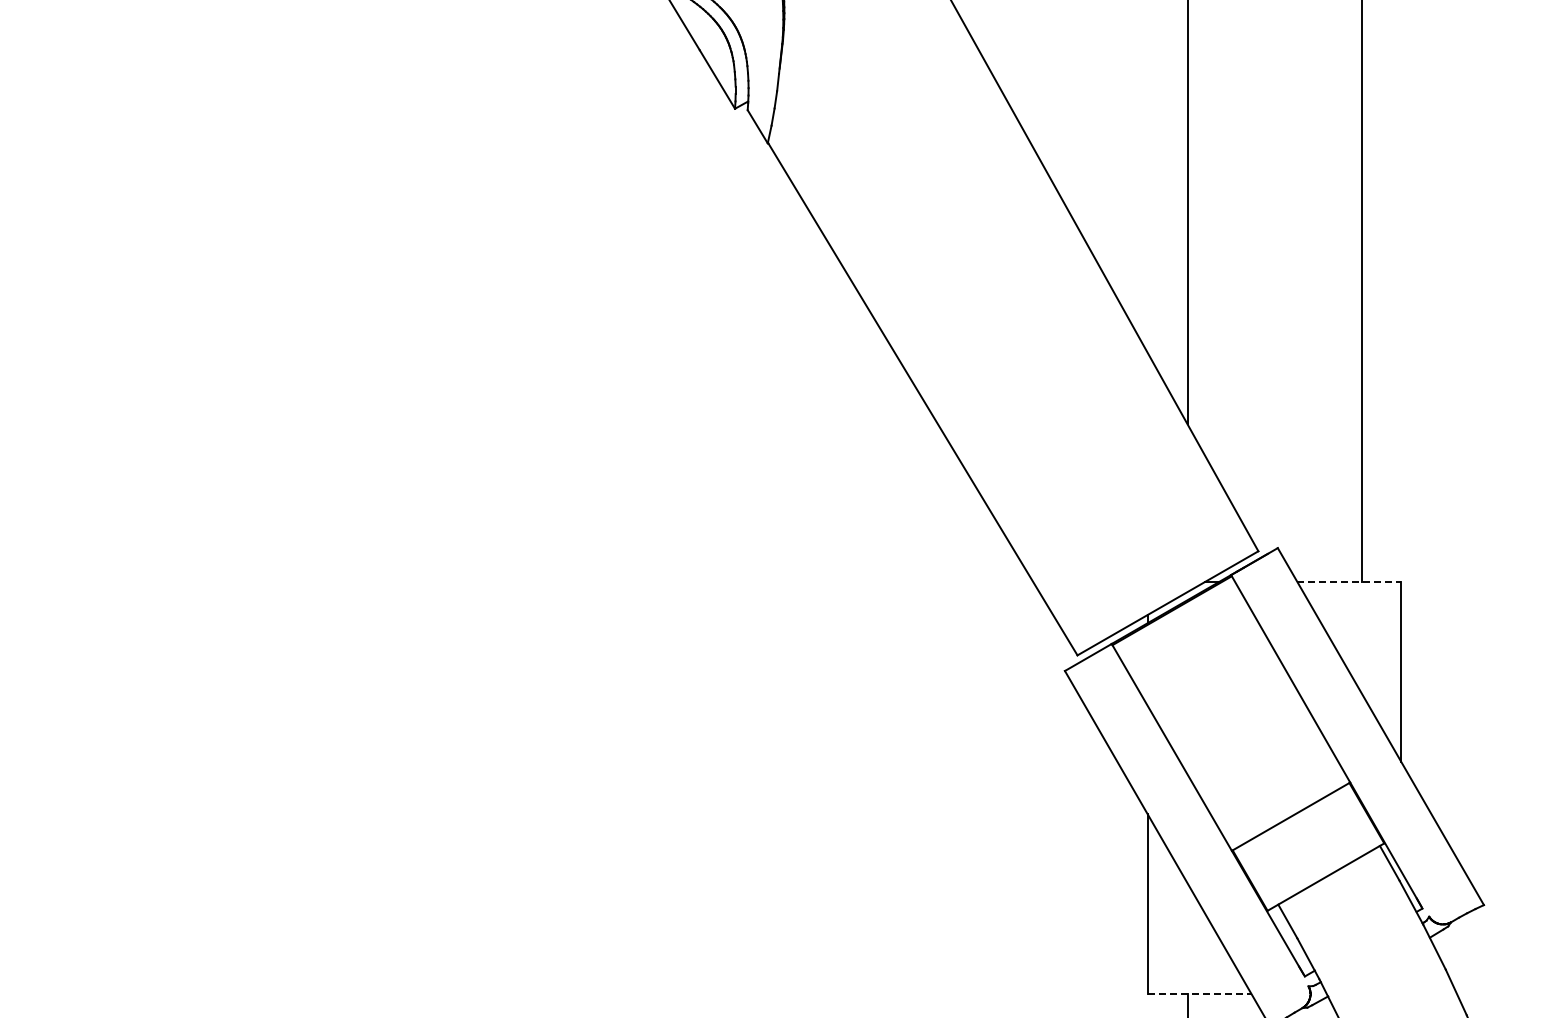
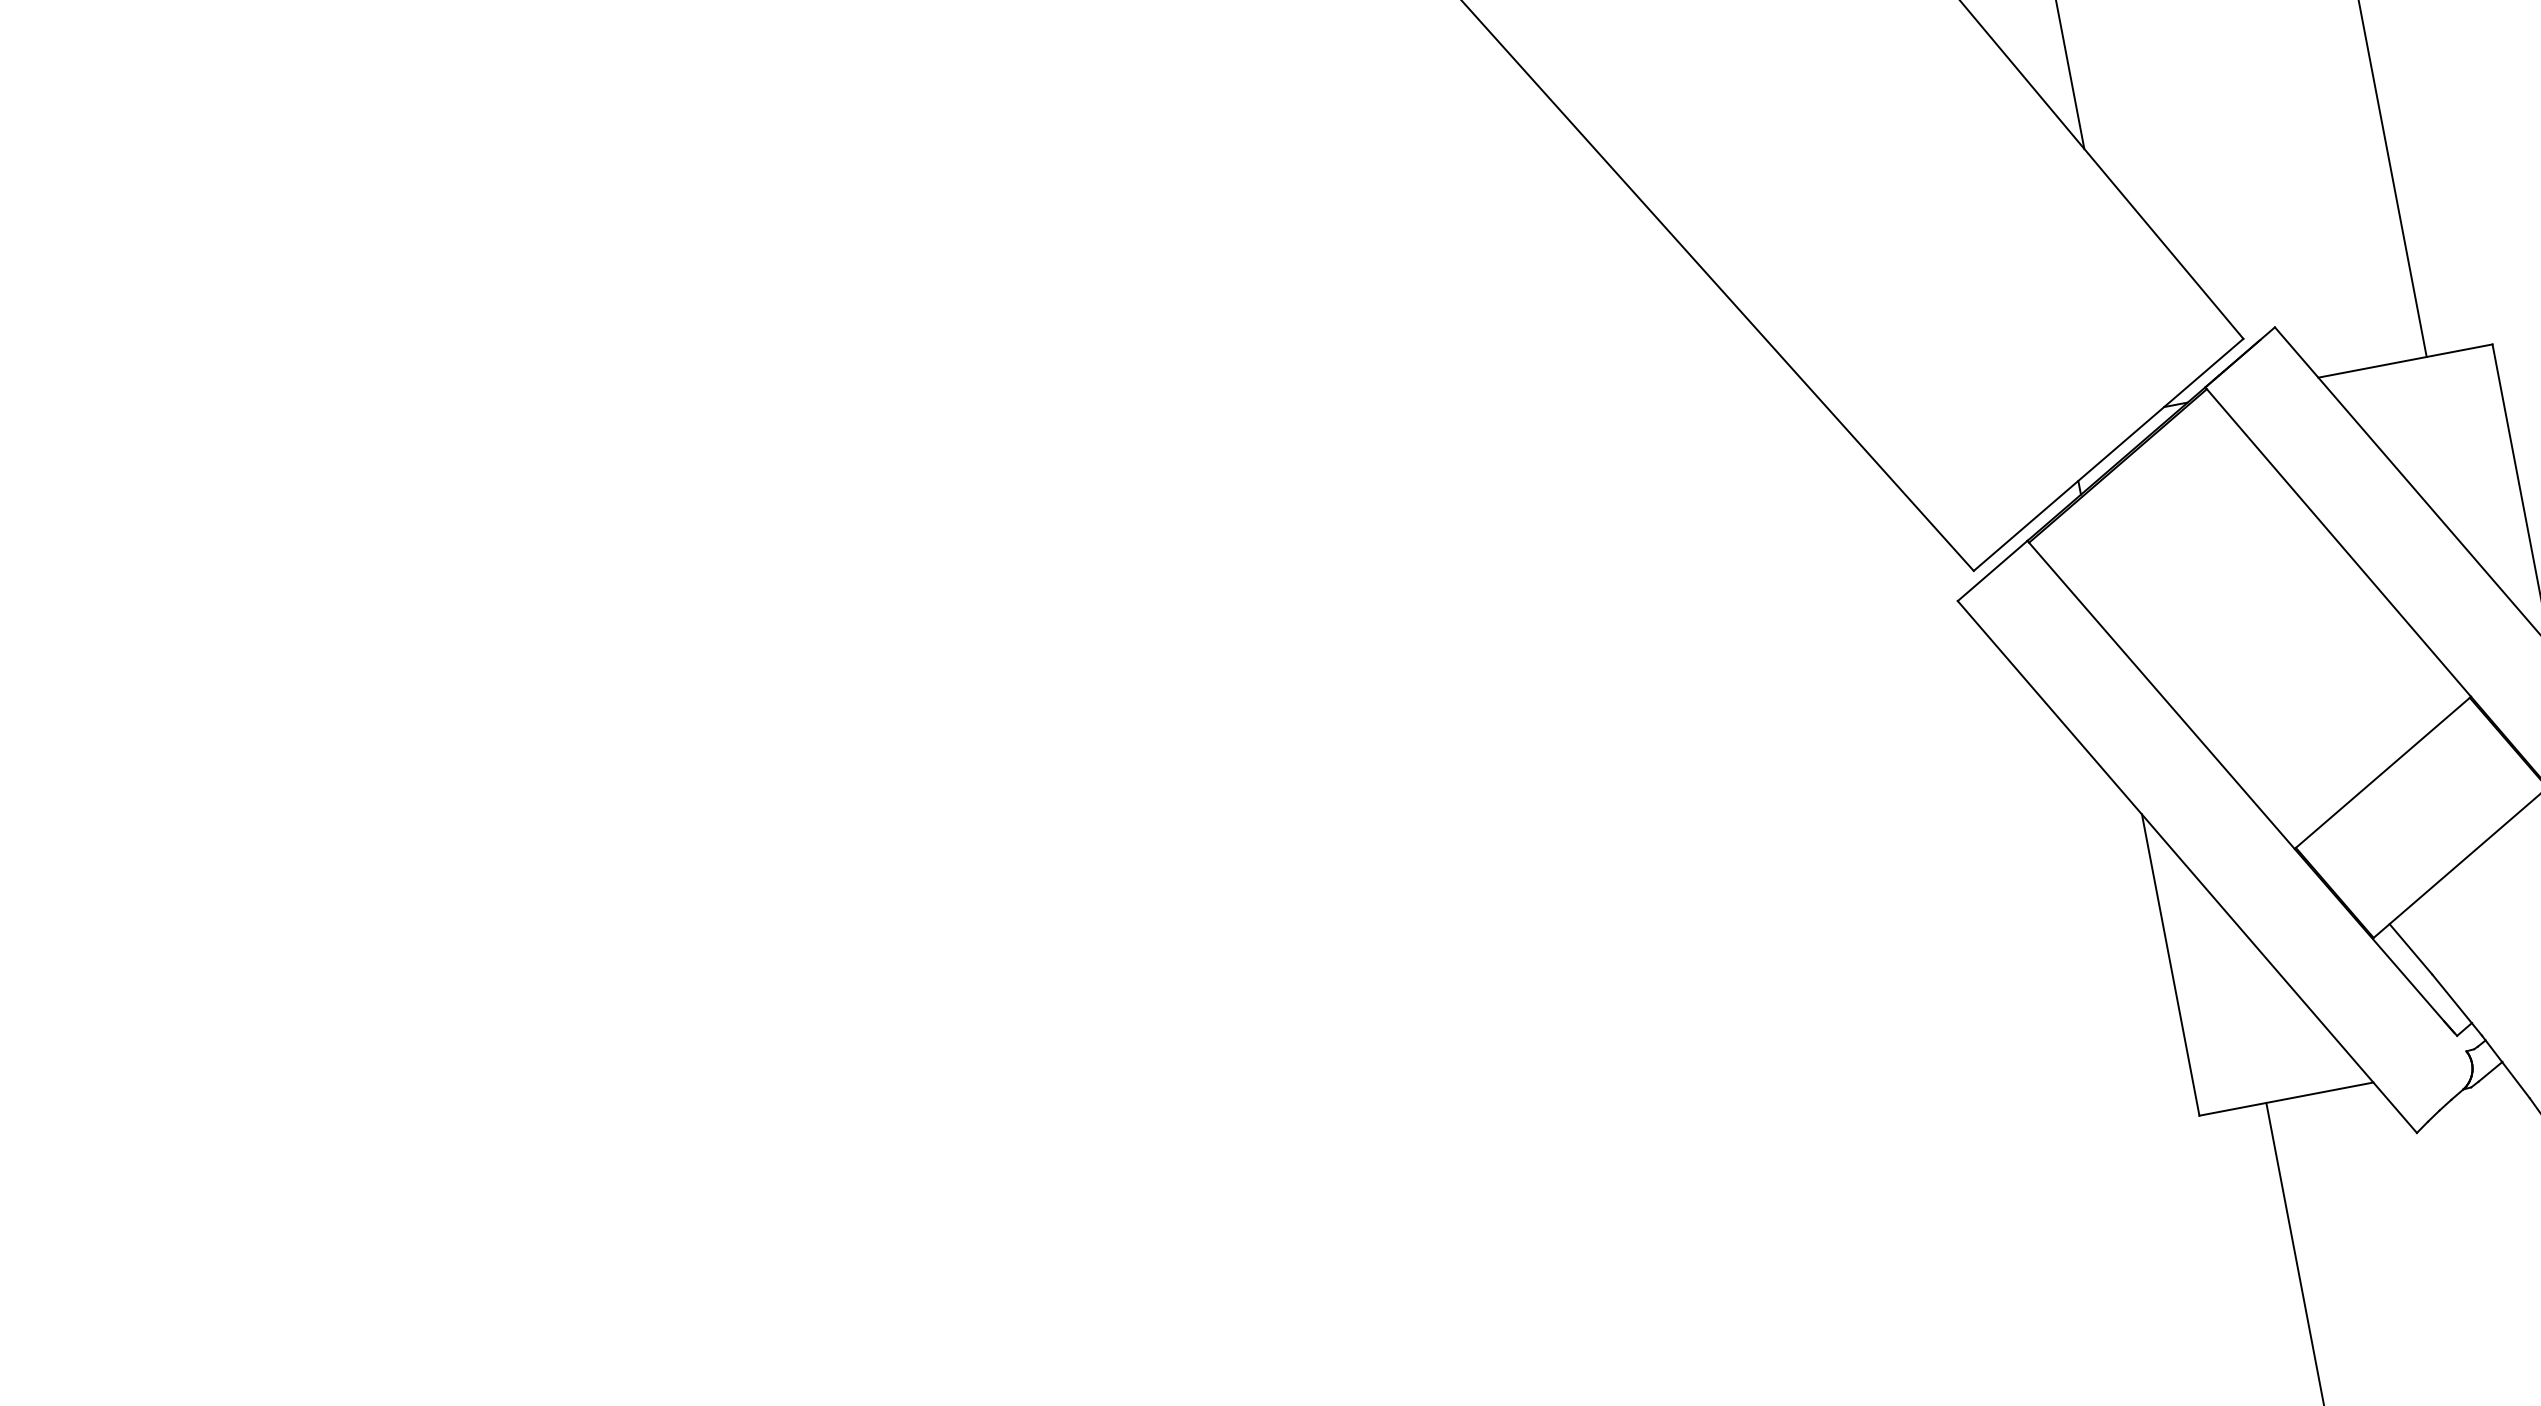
line: (1349, 581) -> (2405, 360), dashed -> solid
line: (1199, 994) -> (2286, 1099), dashed -> solid

